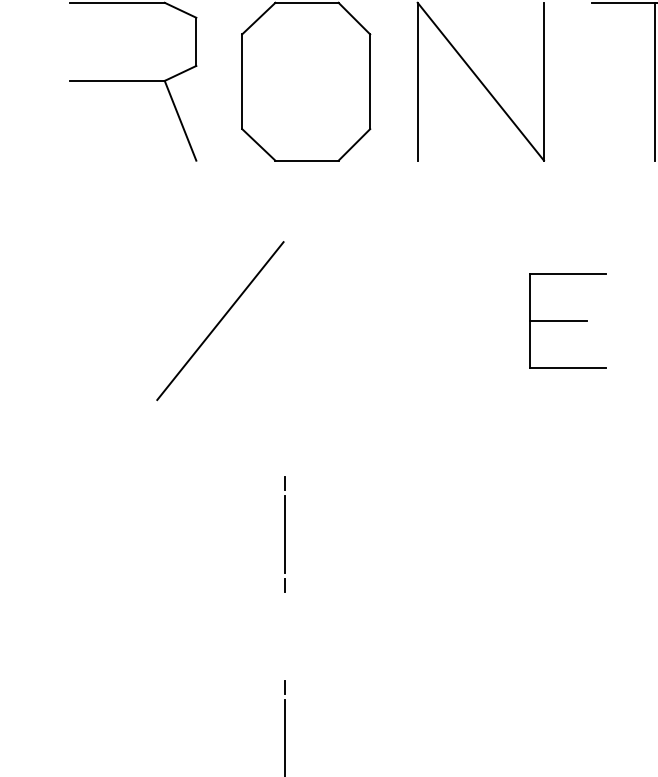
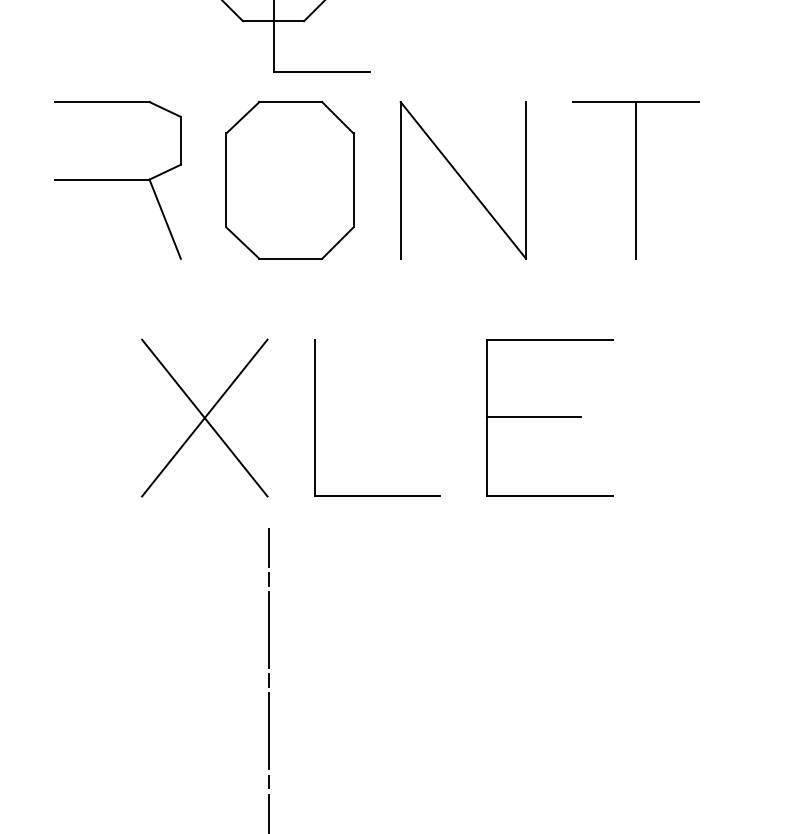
line: (220, 320) -> (204, 417), added
part: (331, 320) -> (315, 417), added
part: (567, 320) -> (549, 417), size x1.67
line: (285, 451) -> (269, 547), added
line: (285, 636) -> (269, 731), added

